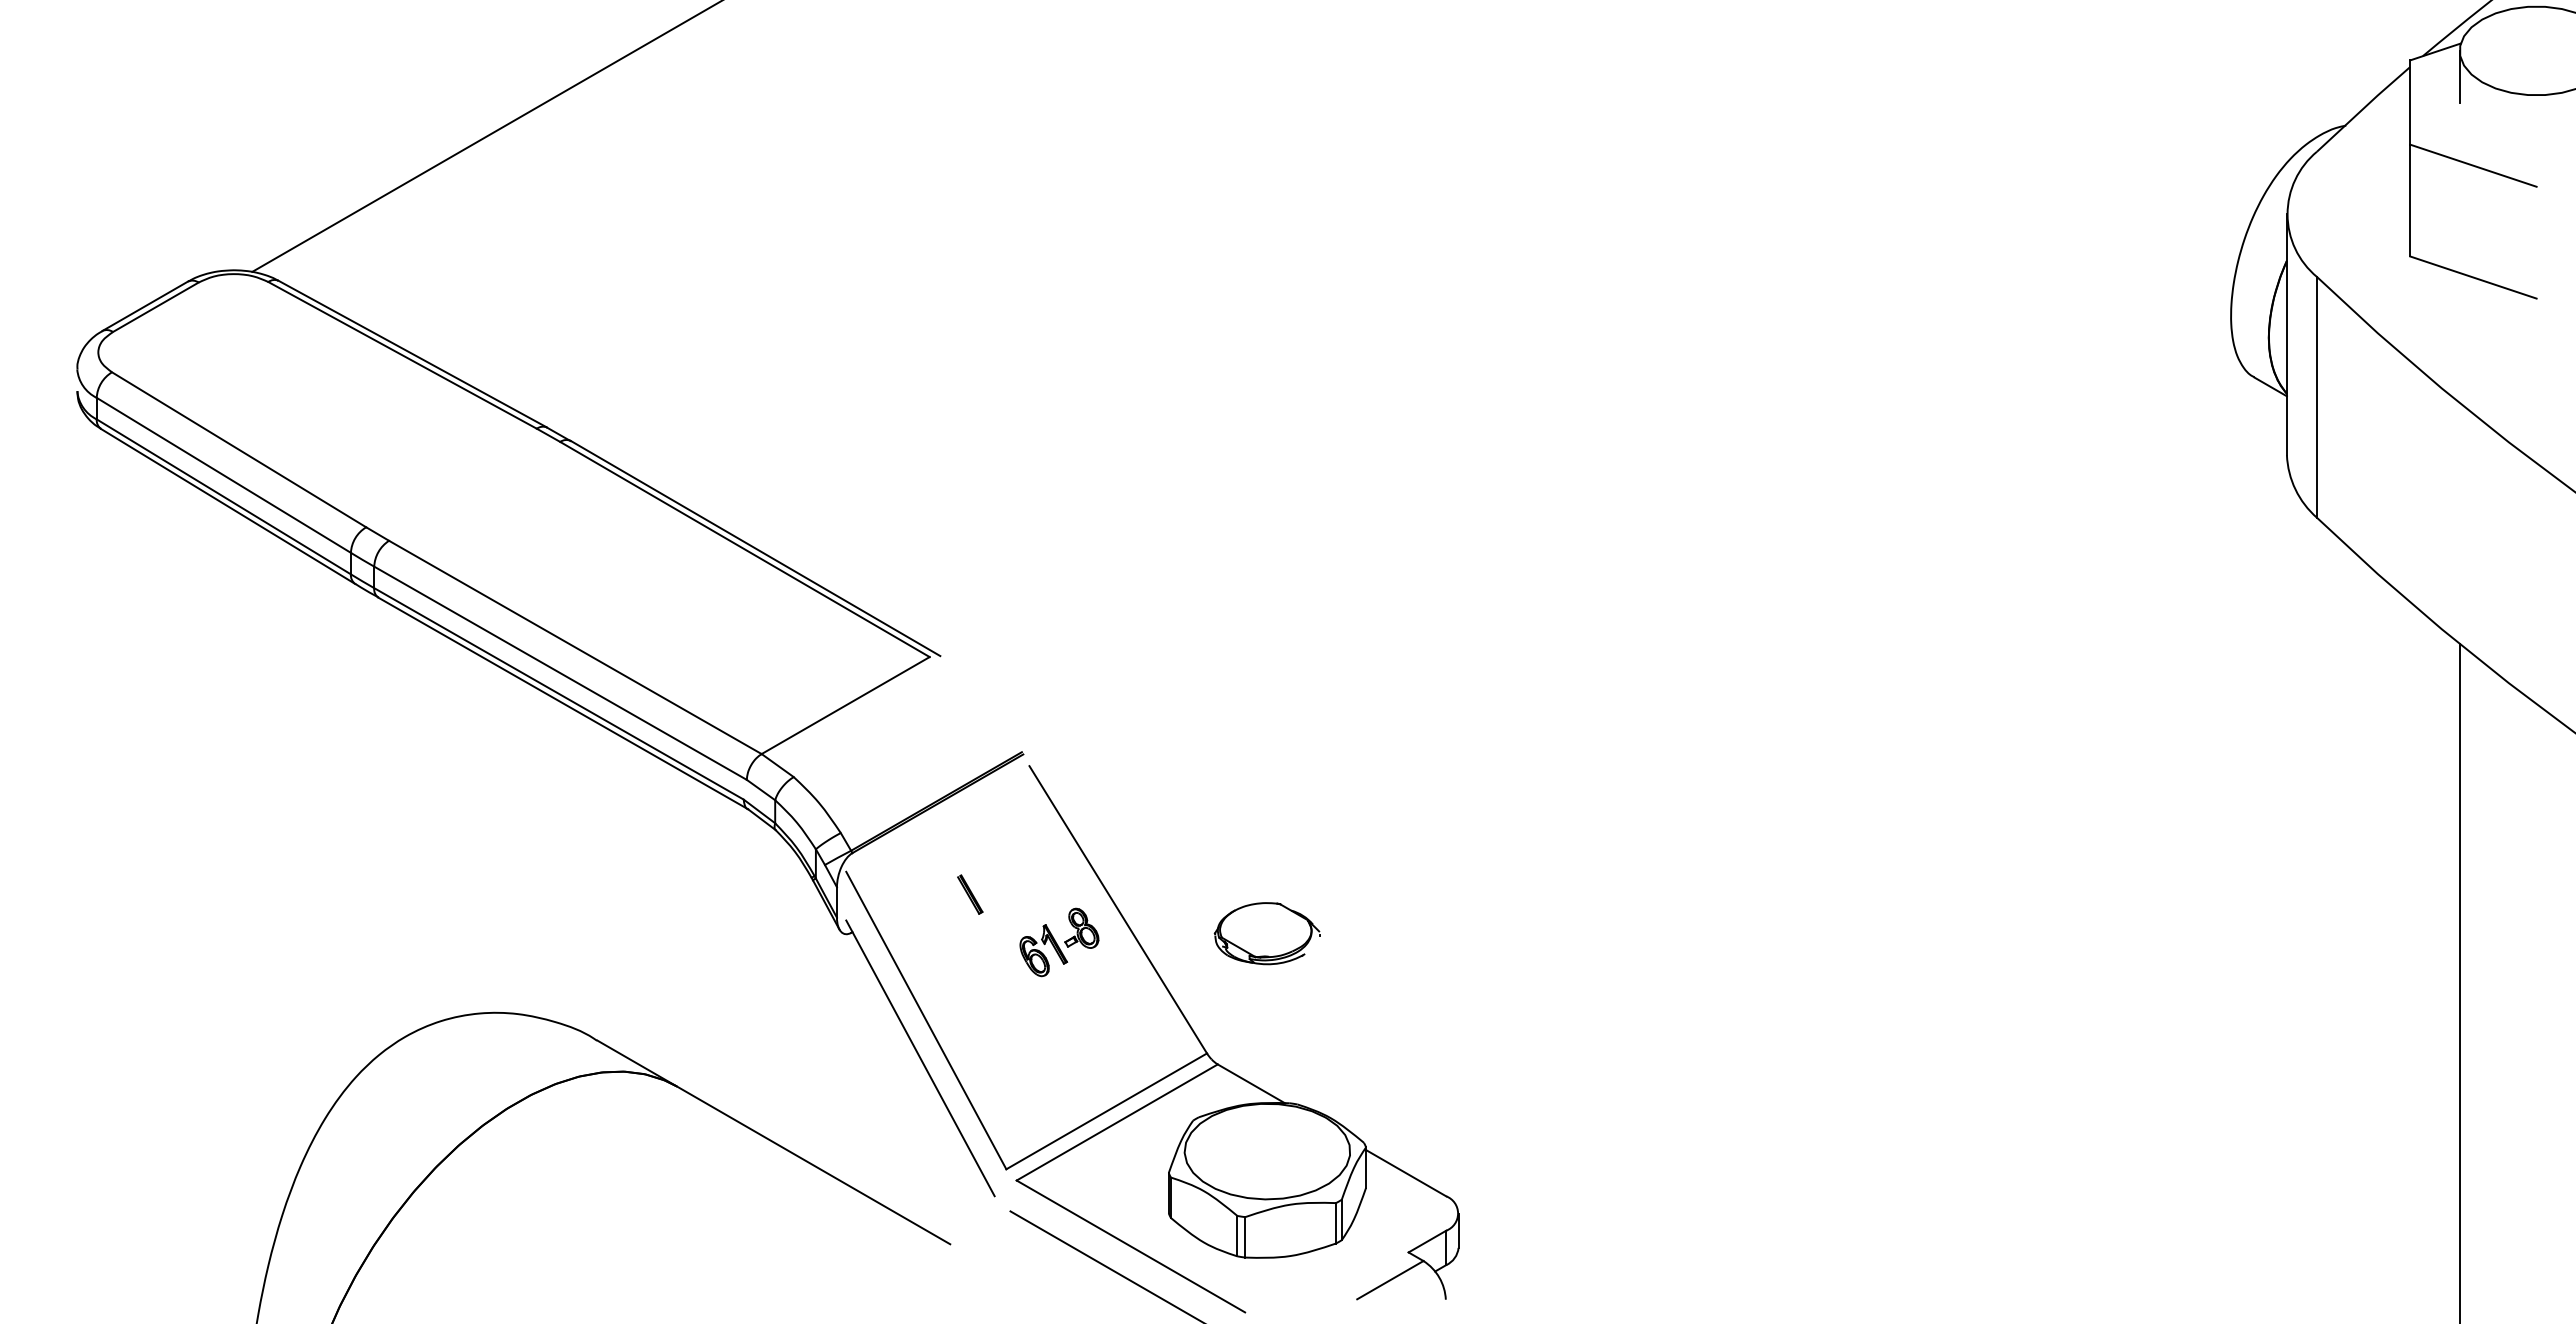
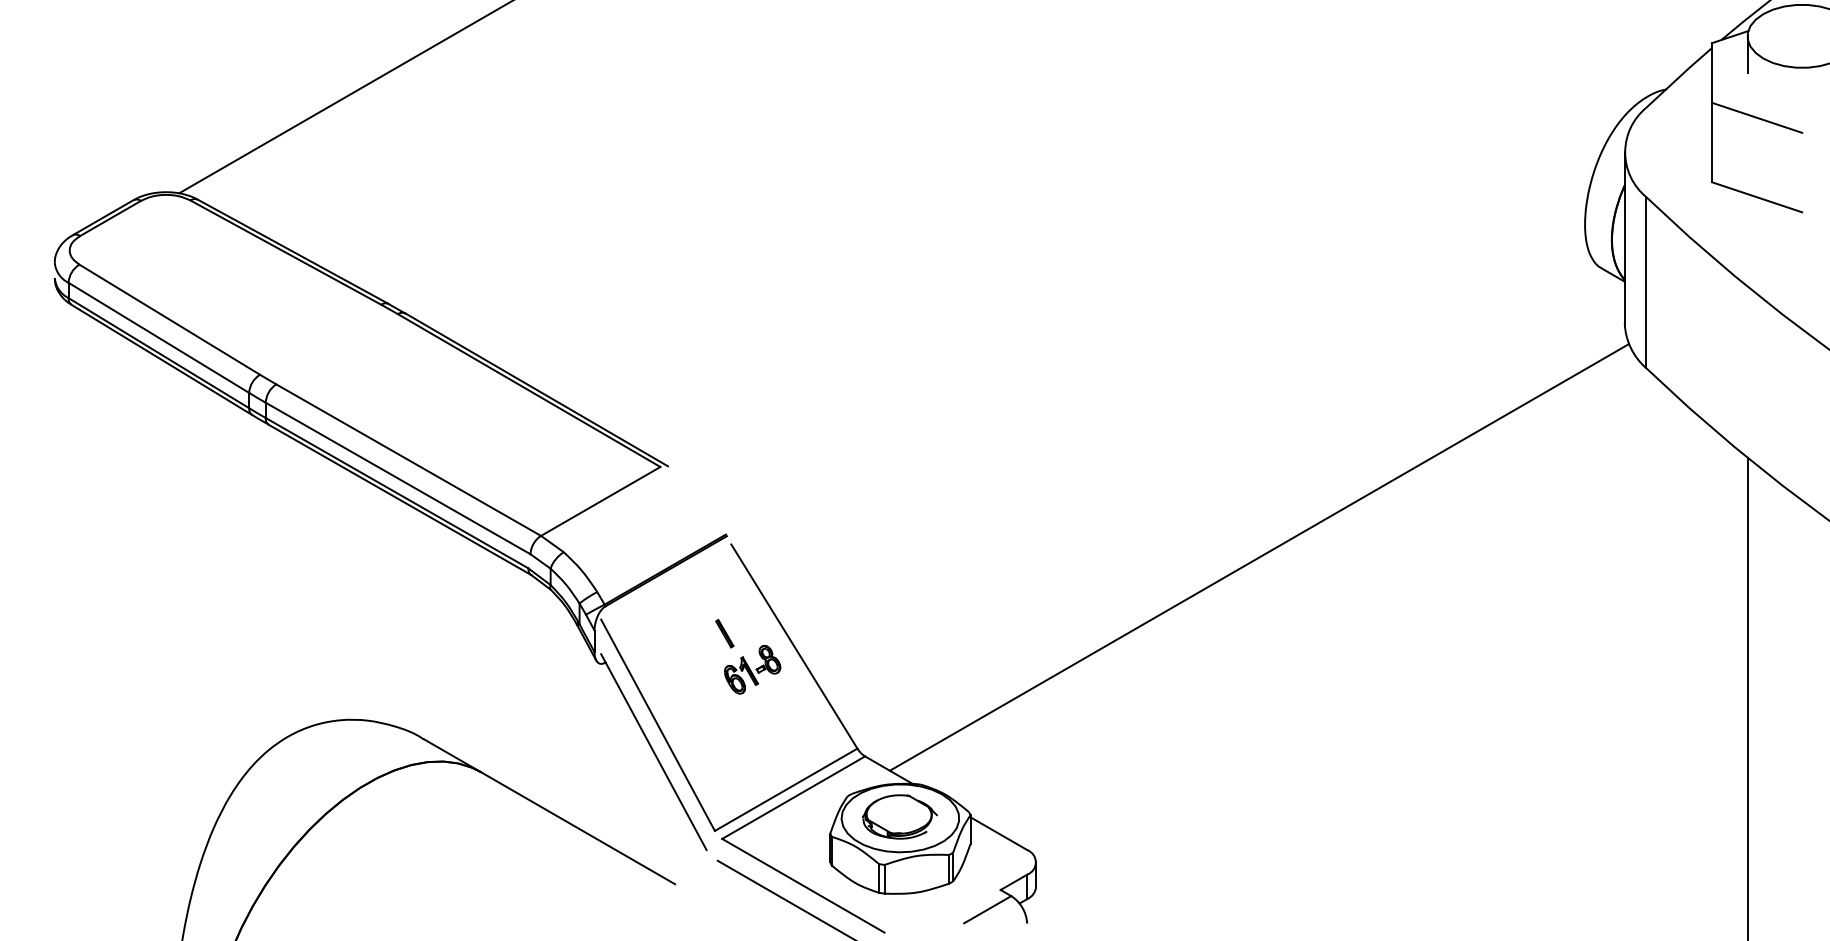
line: (1772, 784) -> (1259, 557), added
part: (970, 894) -> (724, 633), moved
part: (1266, 933) -> (899, 816), moved

